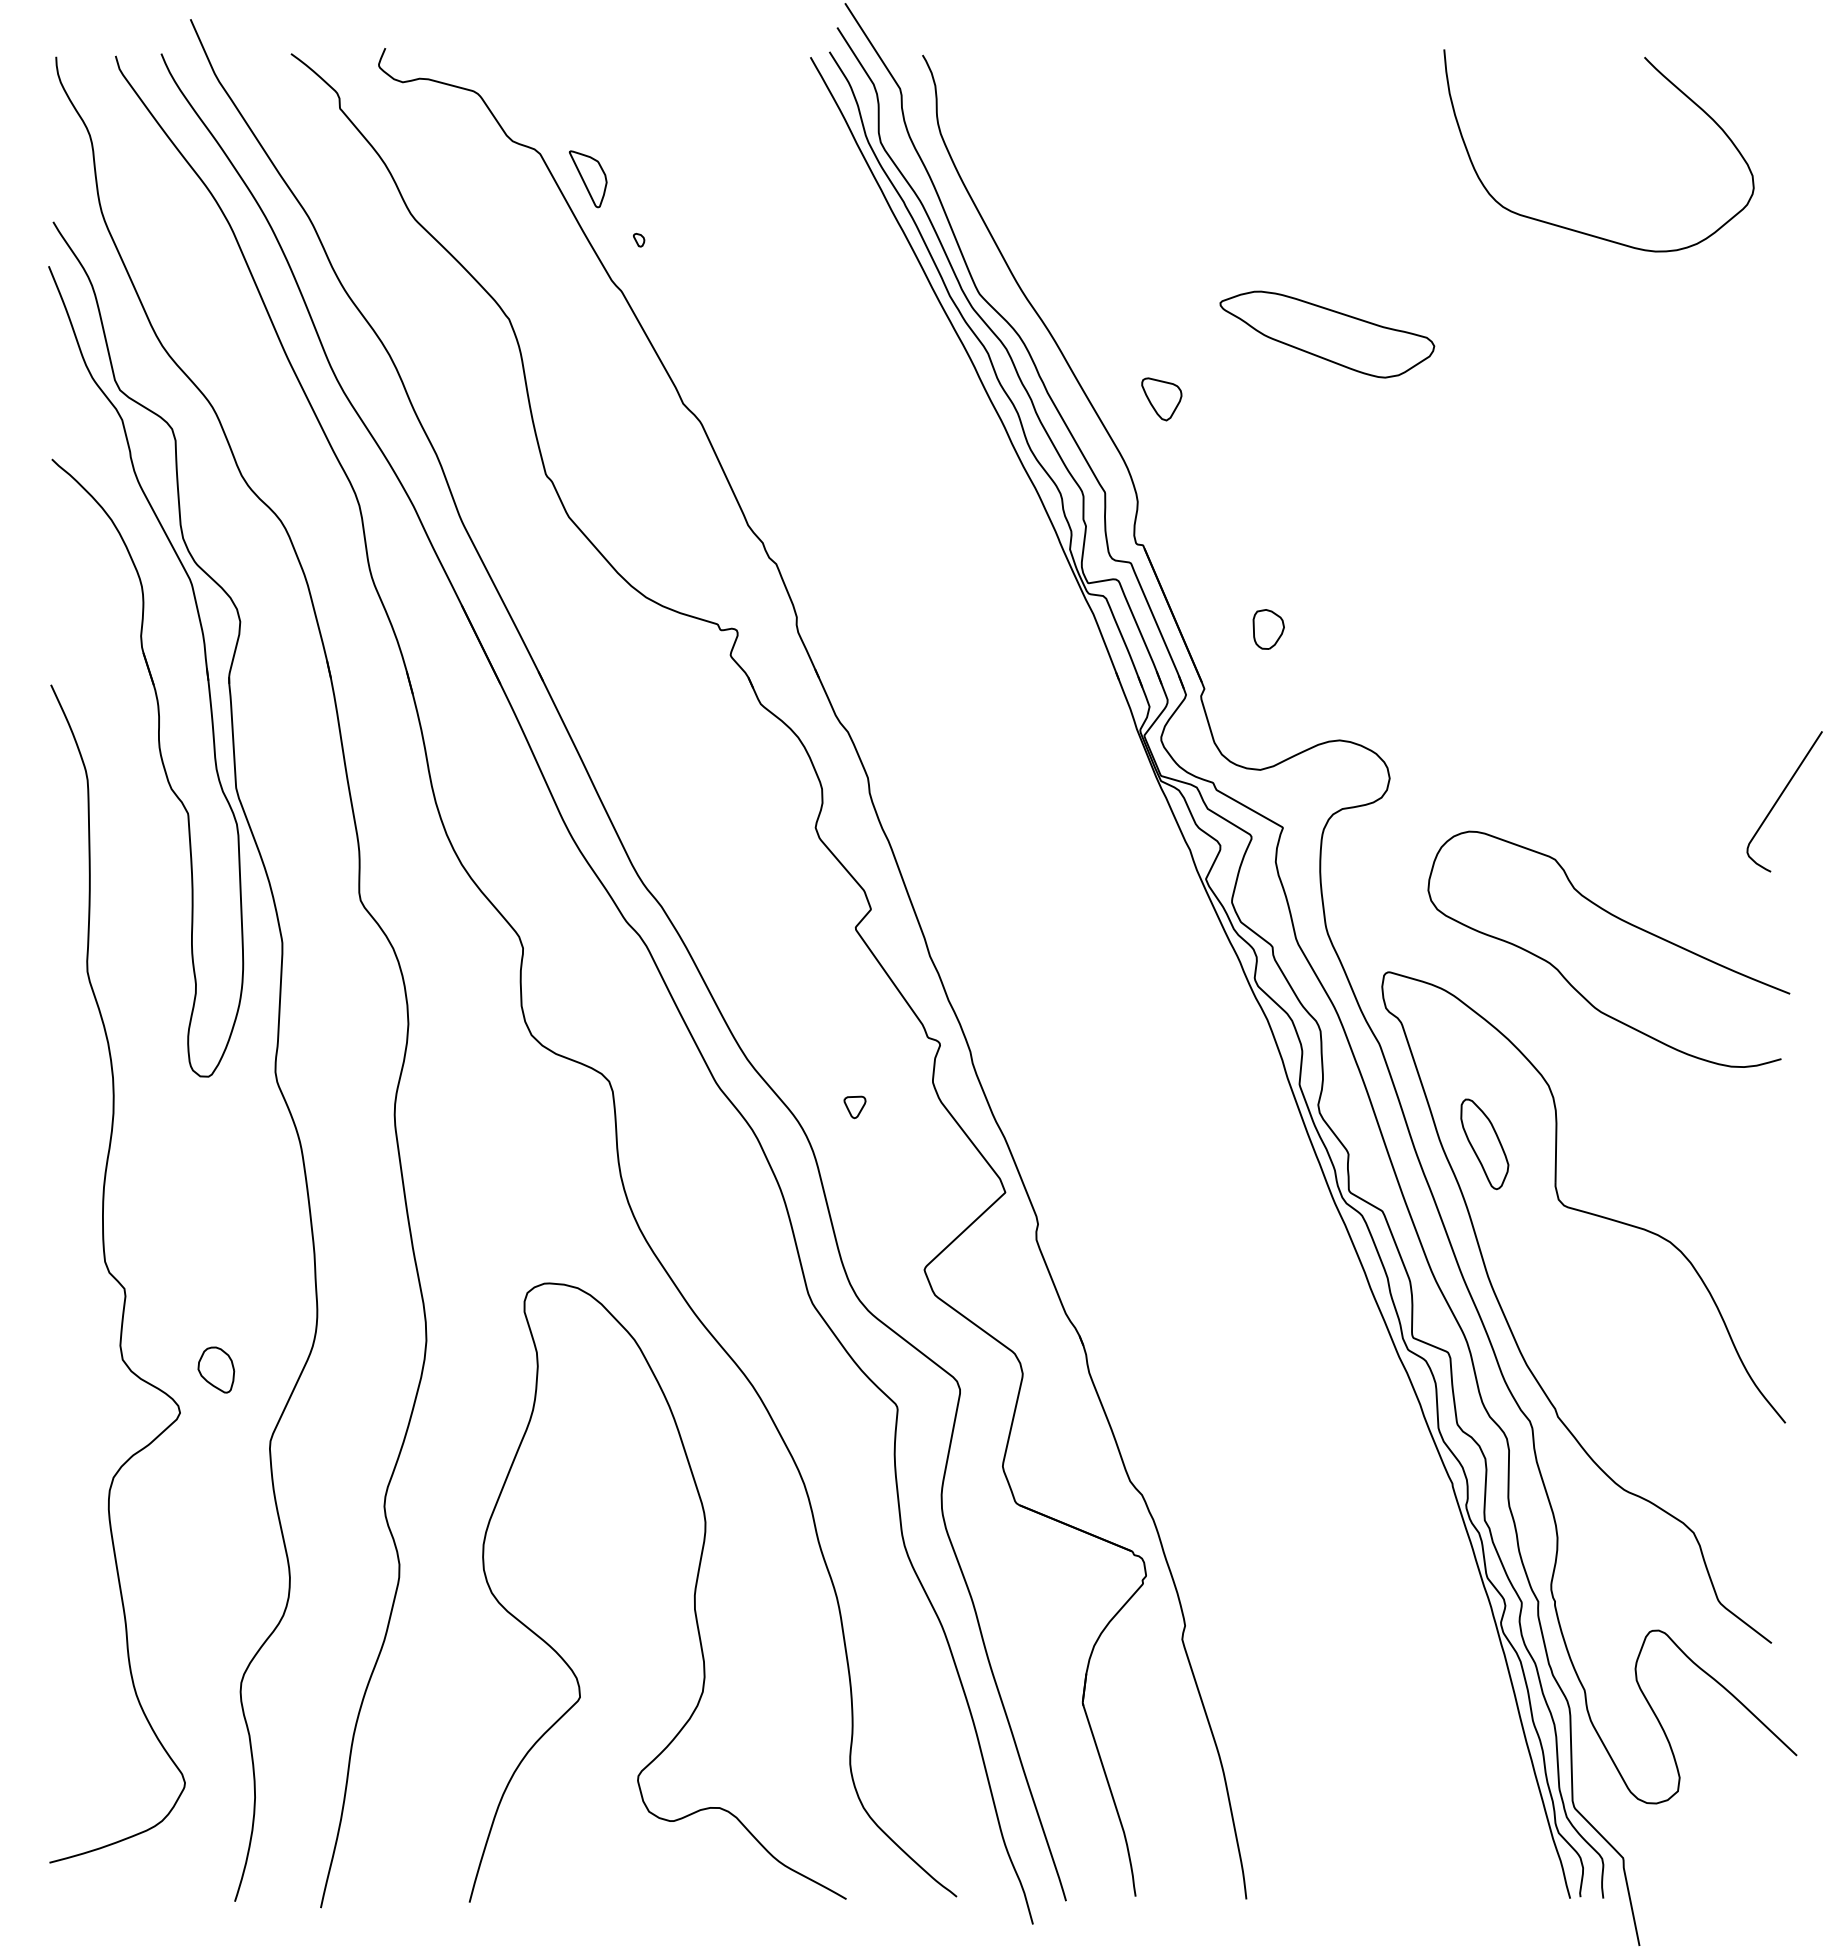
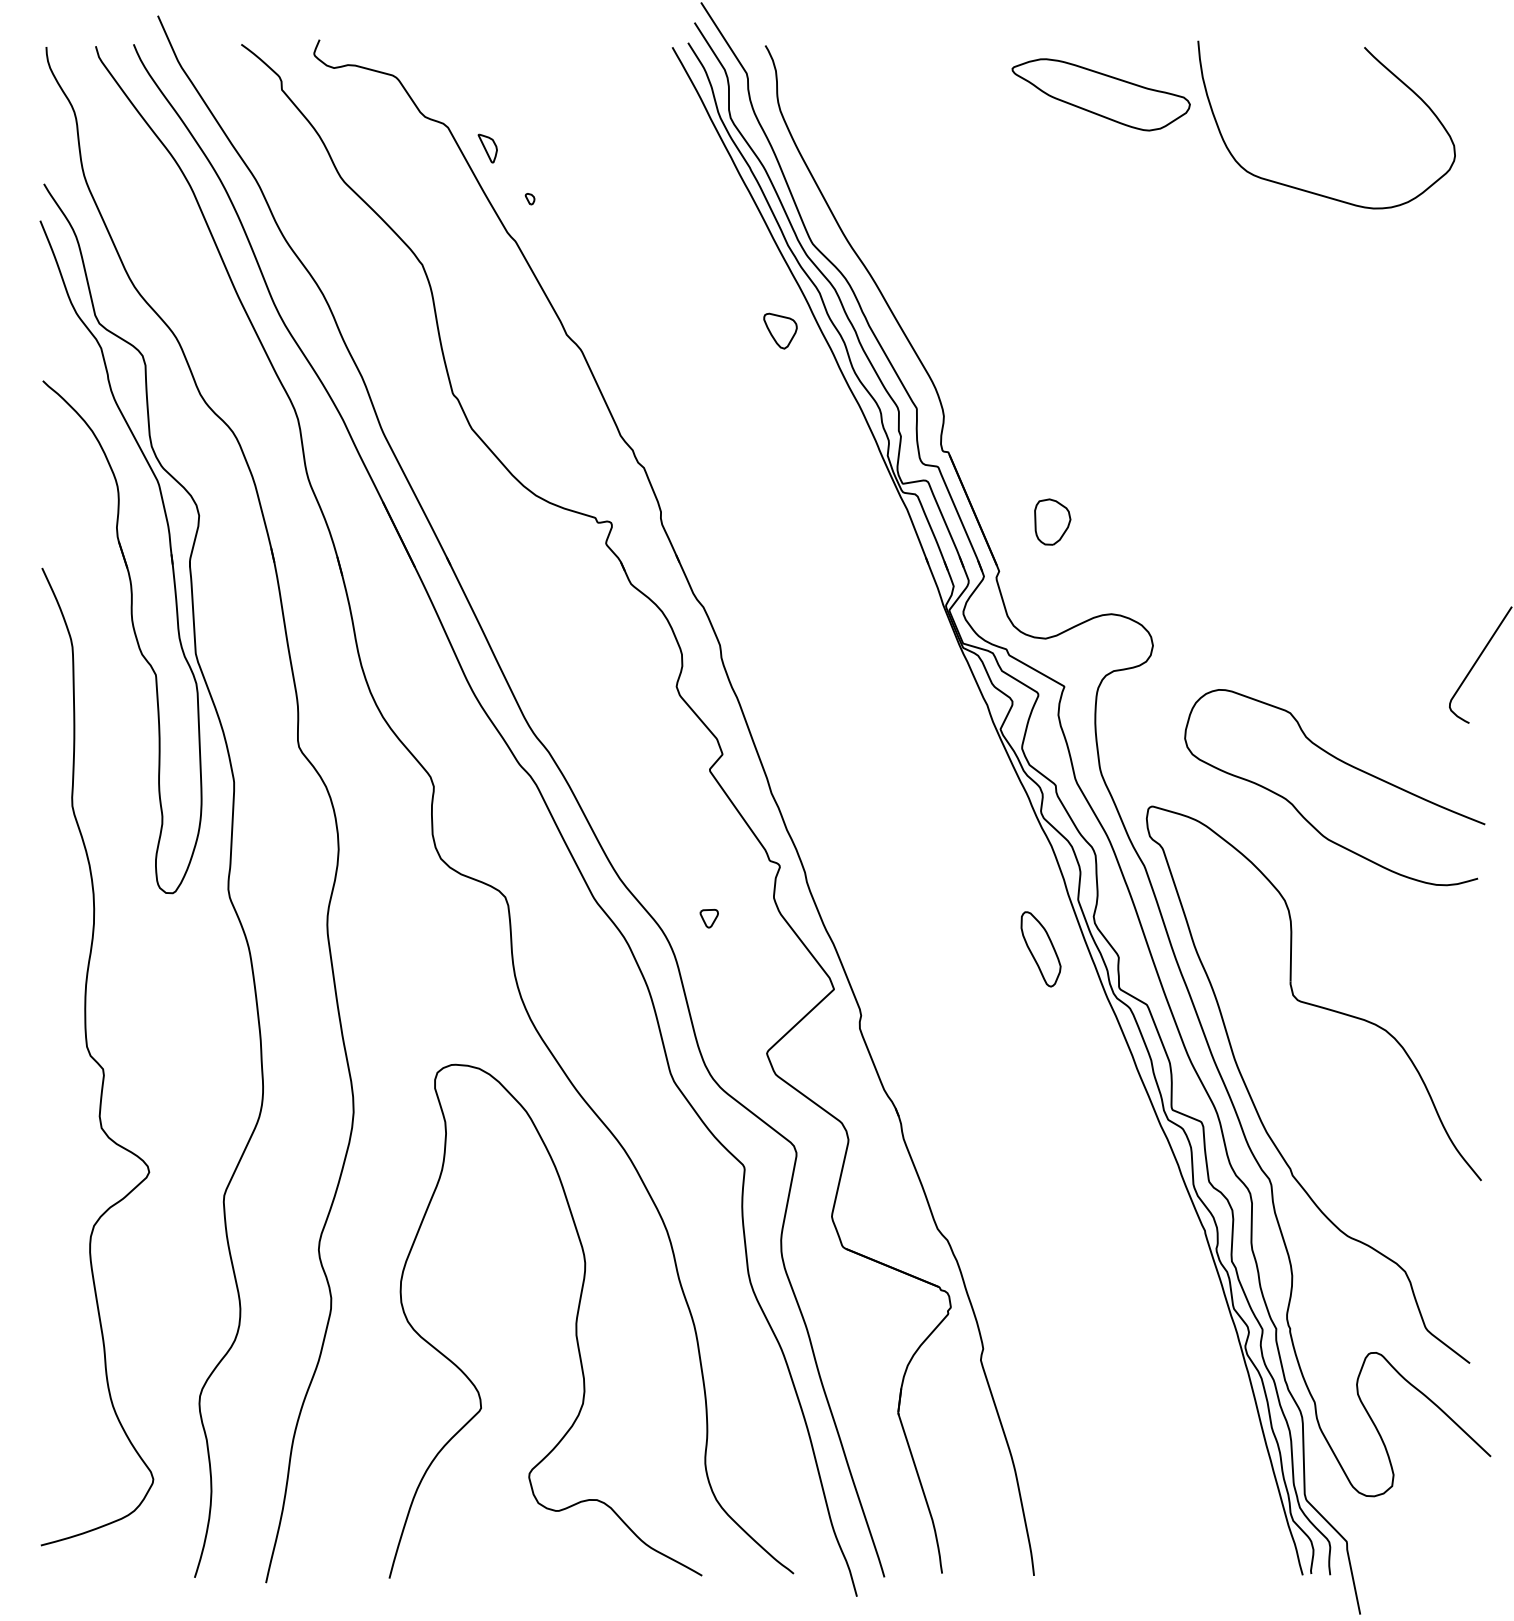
part: (587, 179) -> (487, 148), size x0.6
part: (1327, 334) -> (1101, 94), moved
part: (1161, 399) -> (780, 331), moved
part: (1268, 629) -> (1052, 522), size x1.4
part: (1484, 1144) -> (1040, 949), moved
part: (216, 1369) -> (179, 1136), removed

